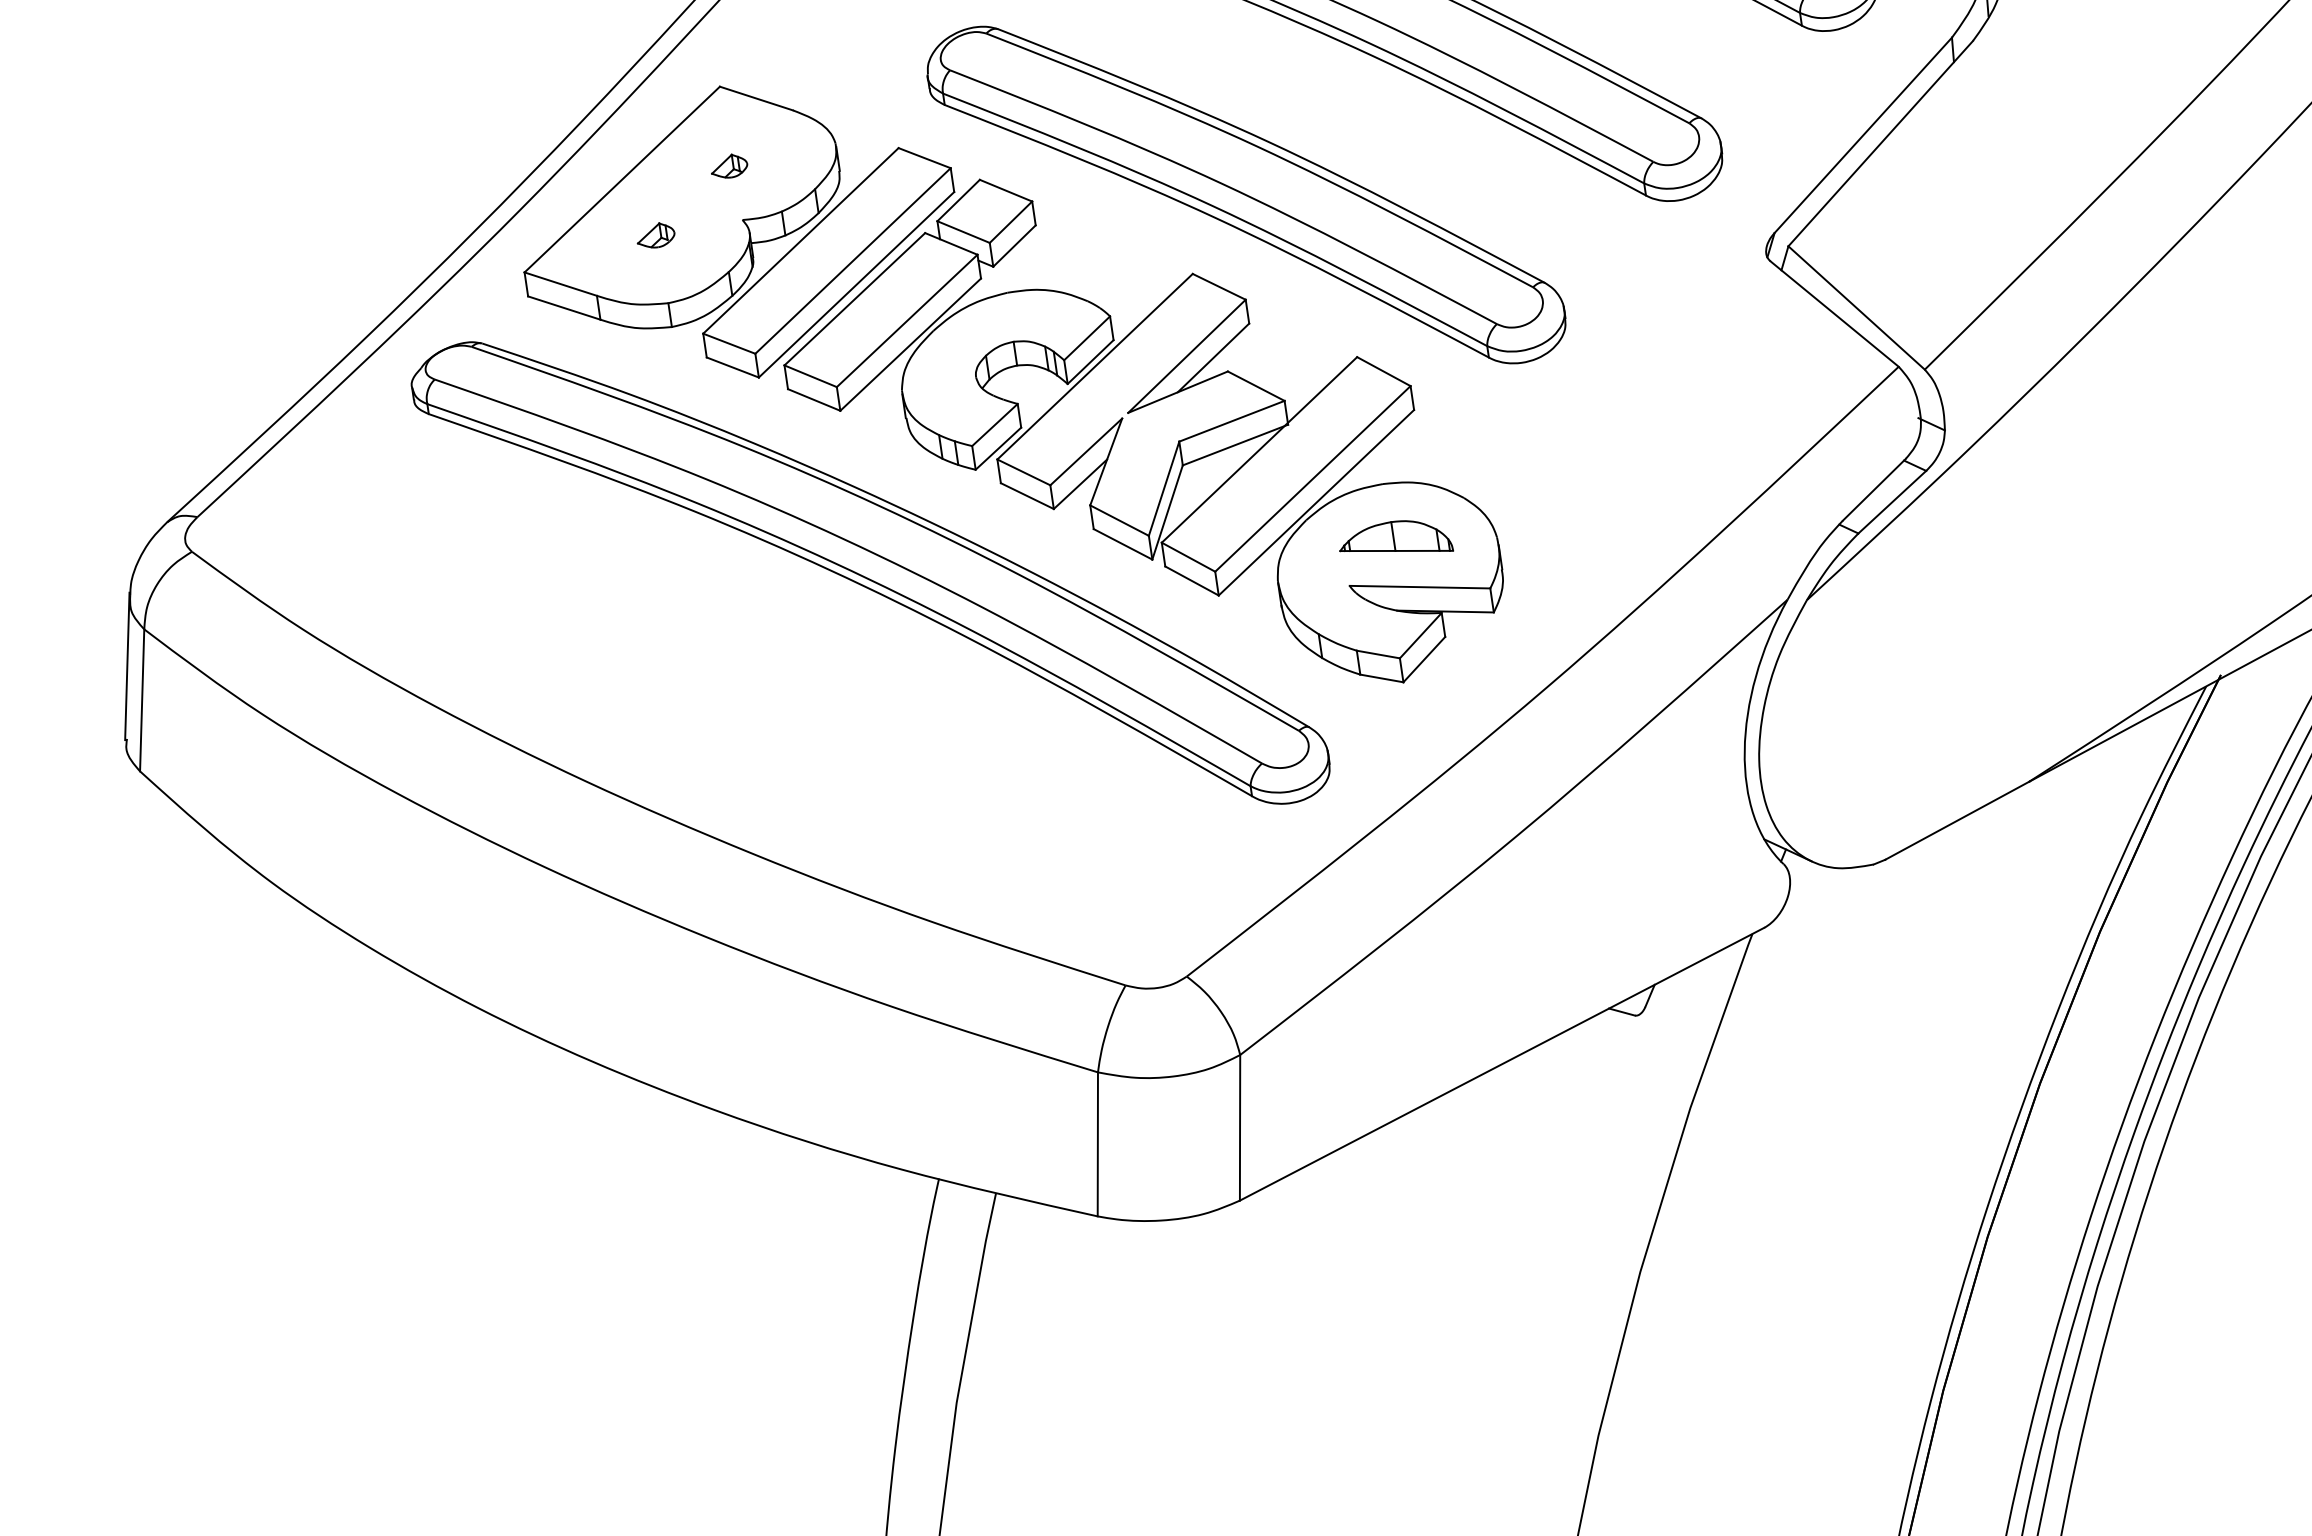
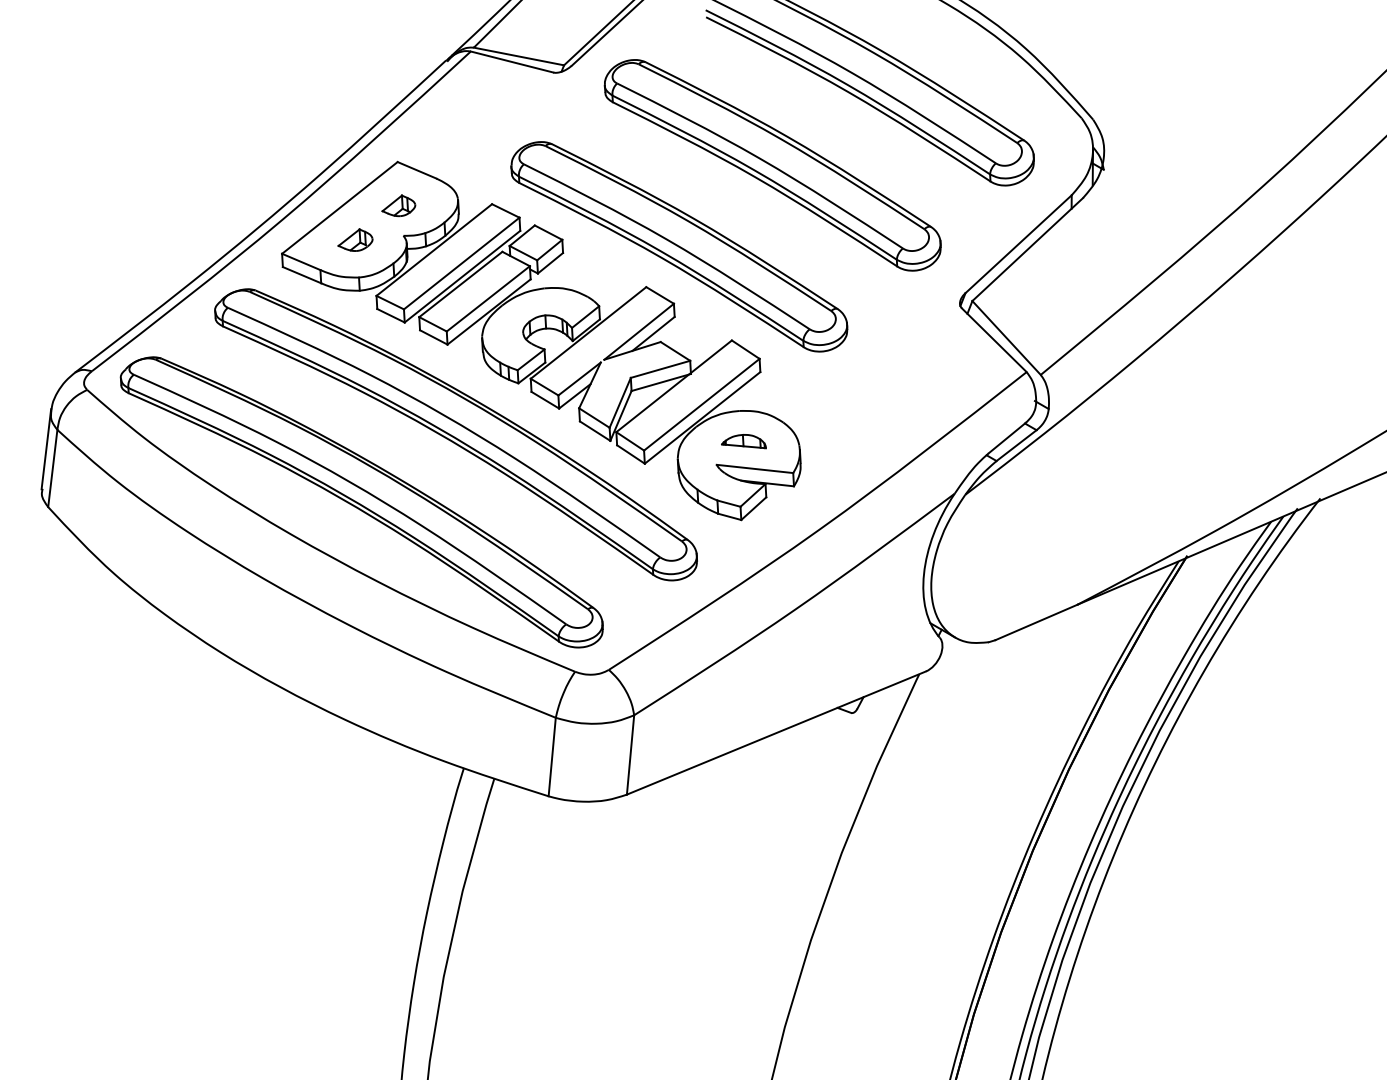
part: (728, 165) -> (398, 205), size x1.67
part: (655, 234) -> (355, 239), size x1.67
part: (1394, 539) -> (743, 441), size x0.71
part: (709, 712) -> (361, 502), added

